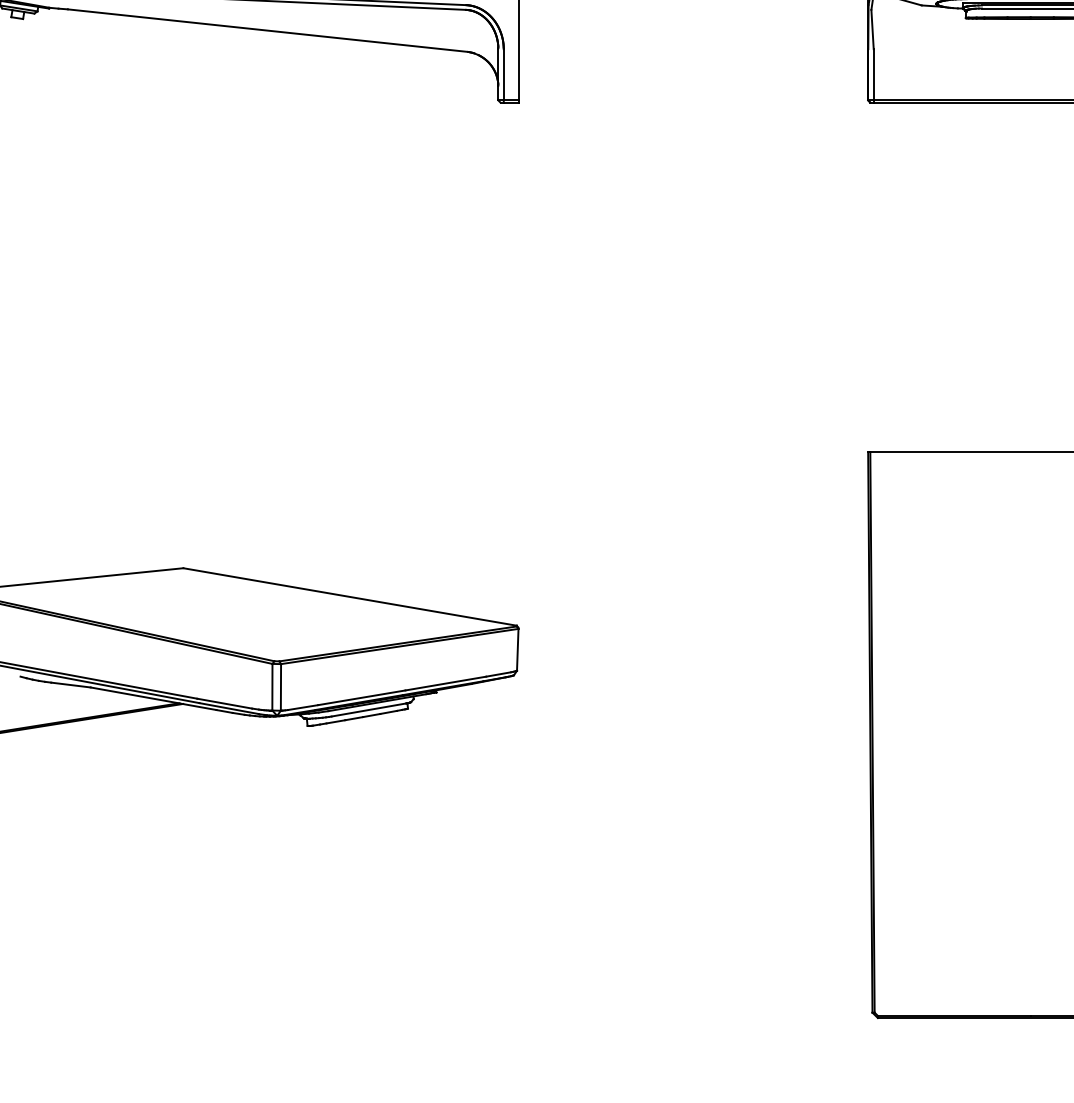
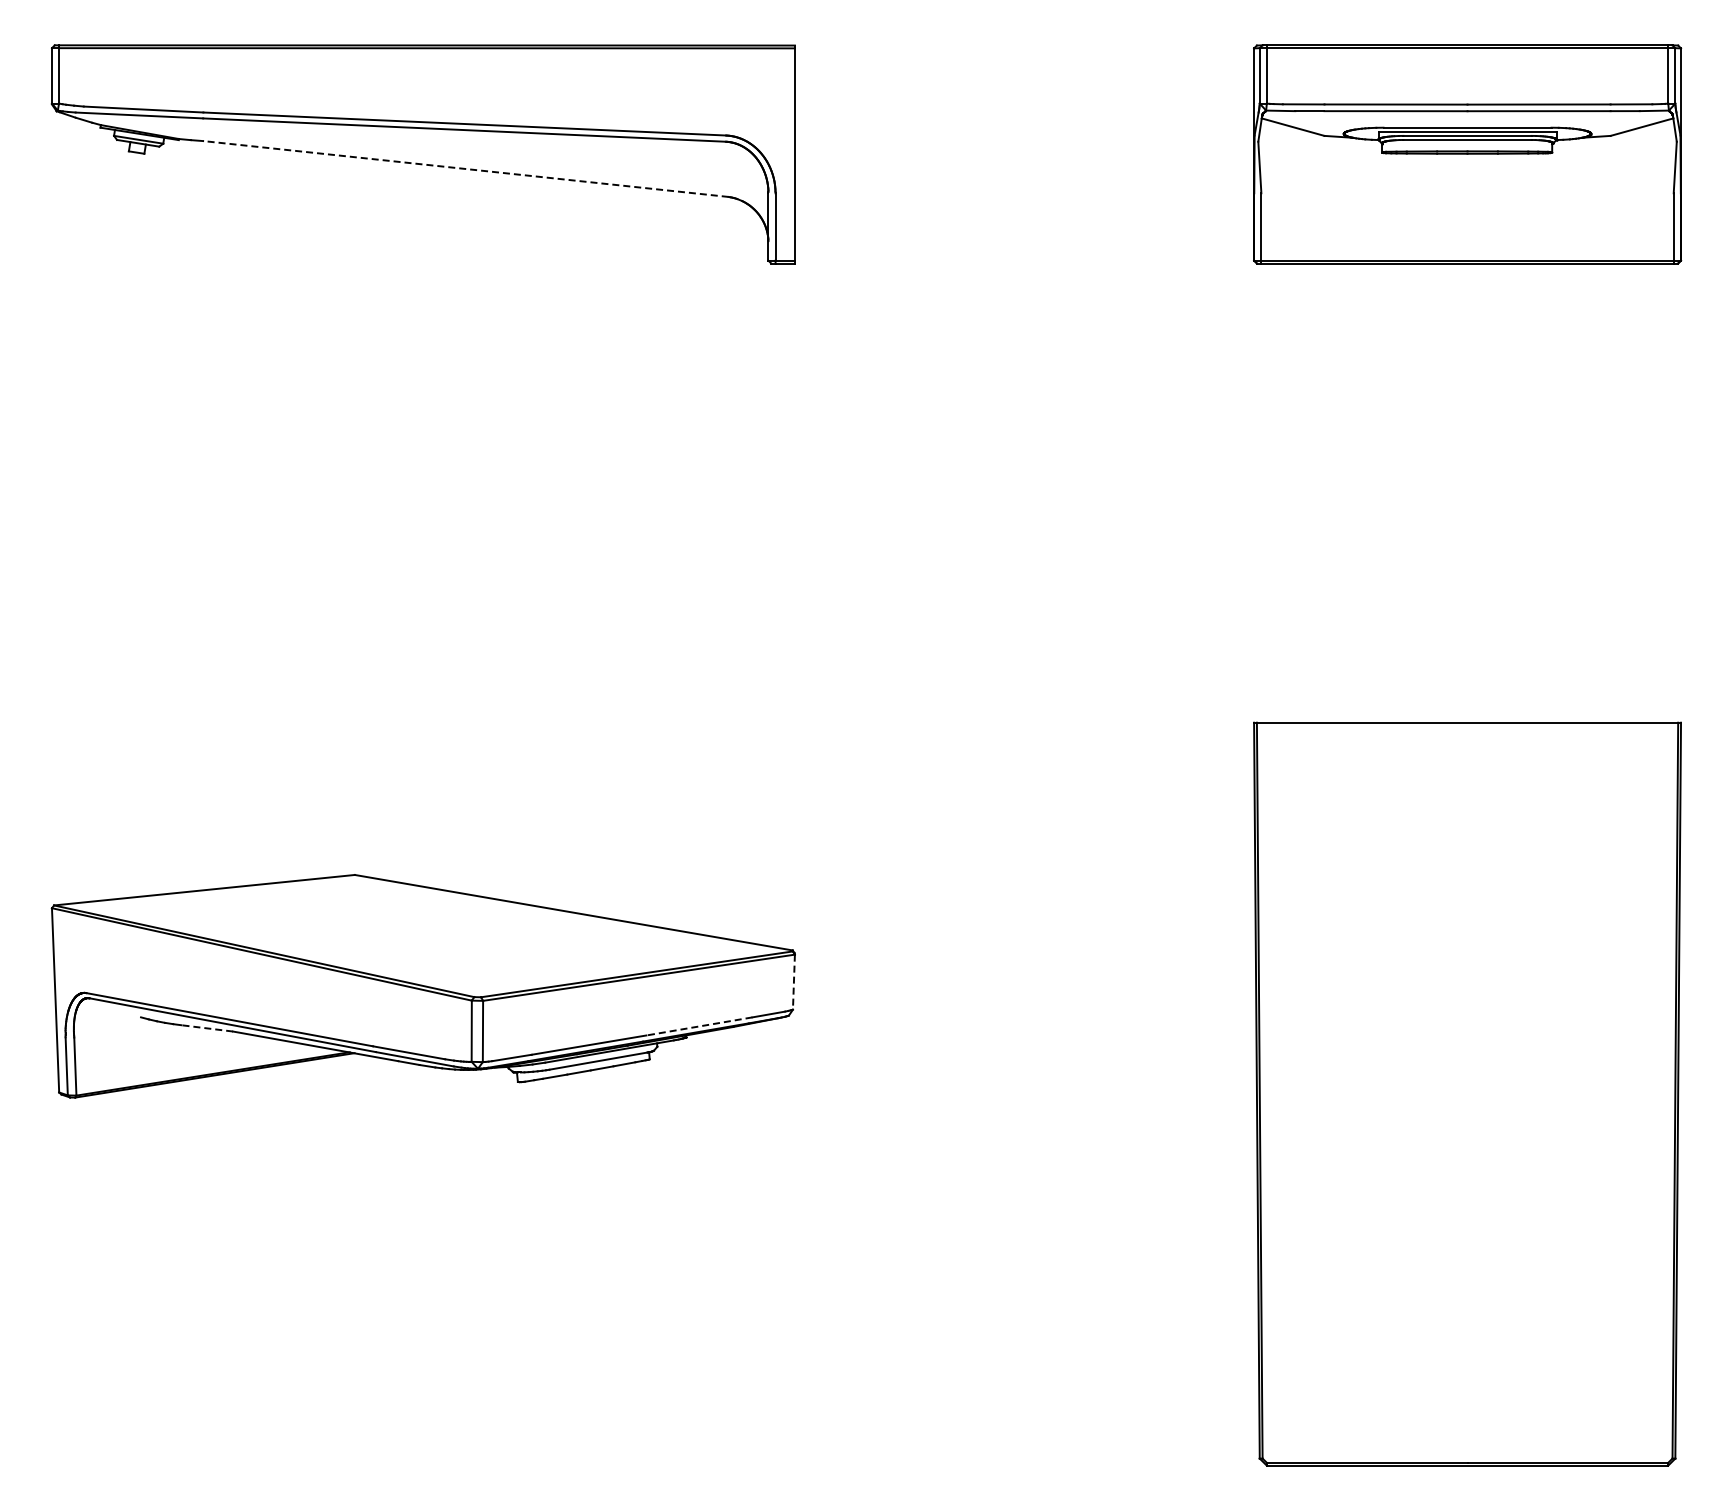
line: (267, 30) -> (465, 168), solid -> dashed
line: (517, 650) -> (793, 982), solid -> dashed
line: (445, 683) -> (699, 1026), solid -> dashed
line: (70, 685) -> (206, 1028), solid -> dashed

